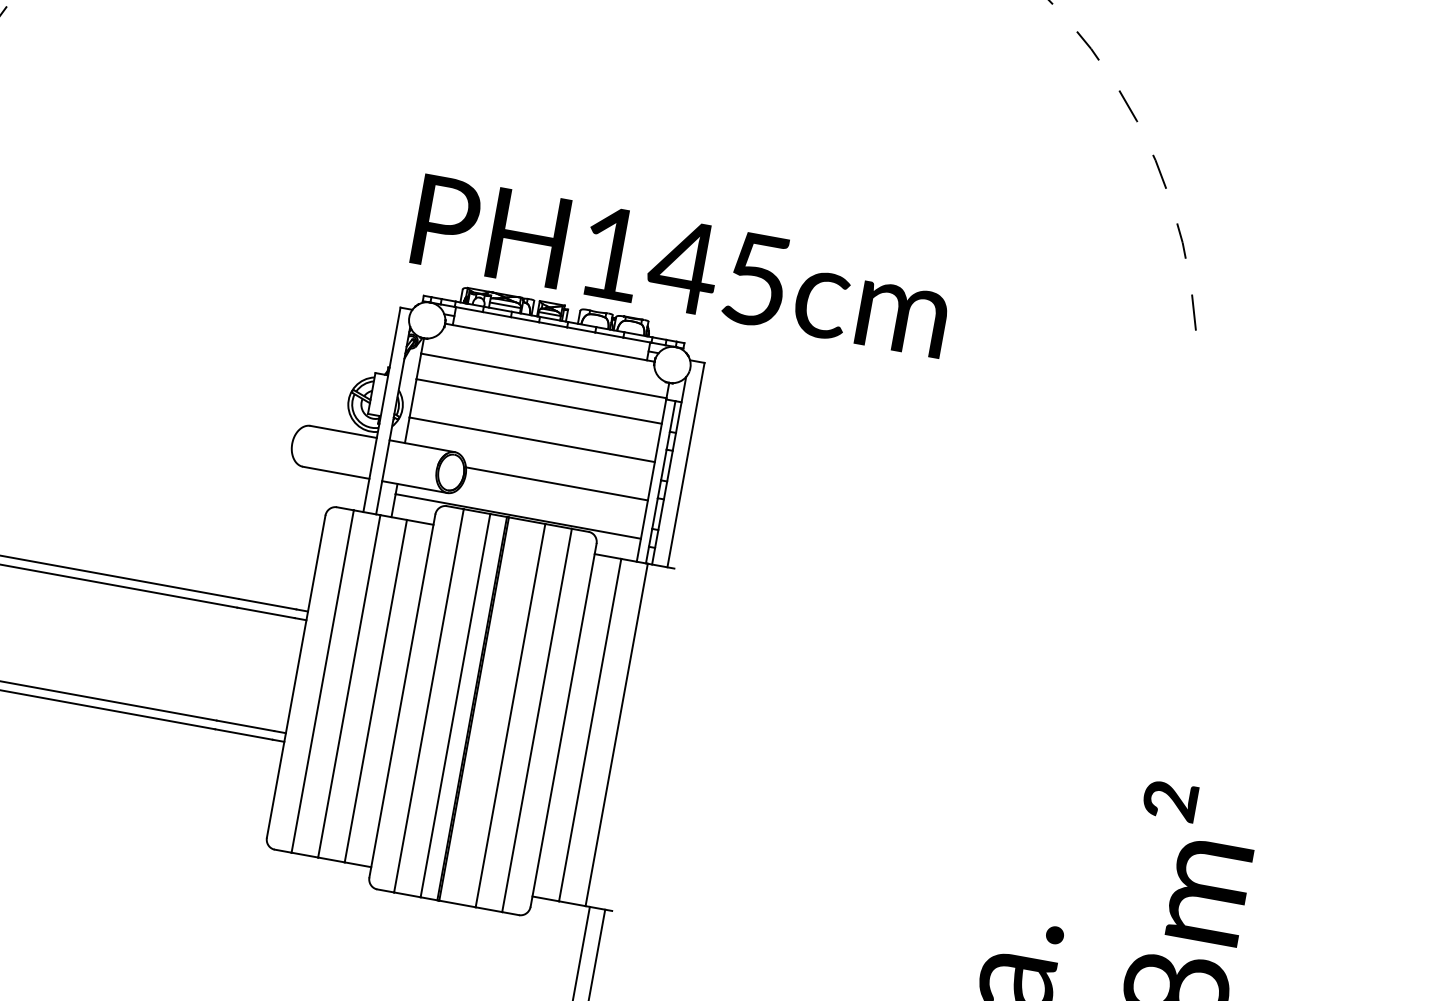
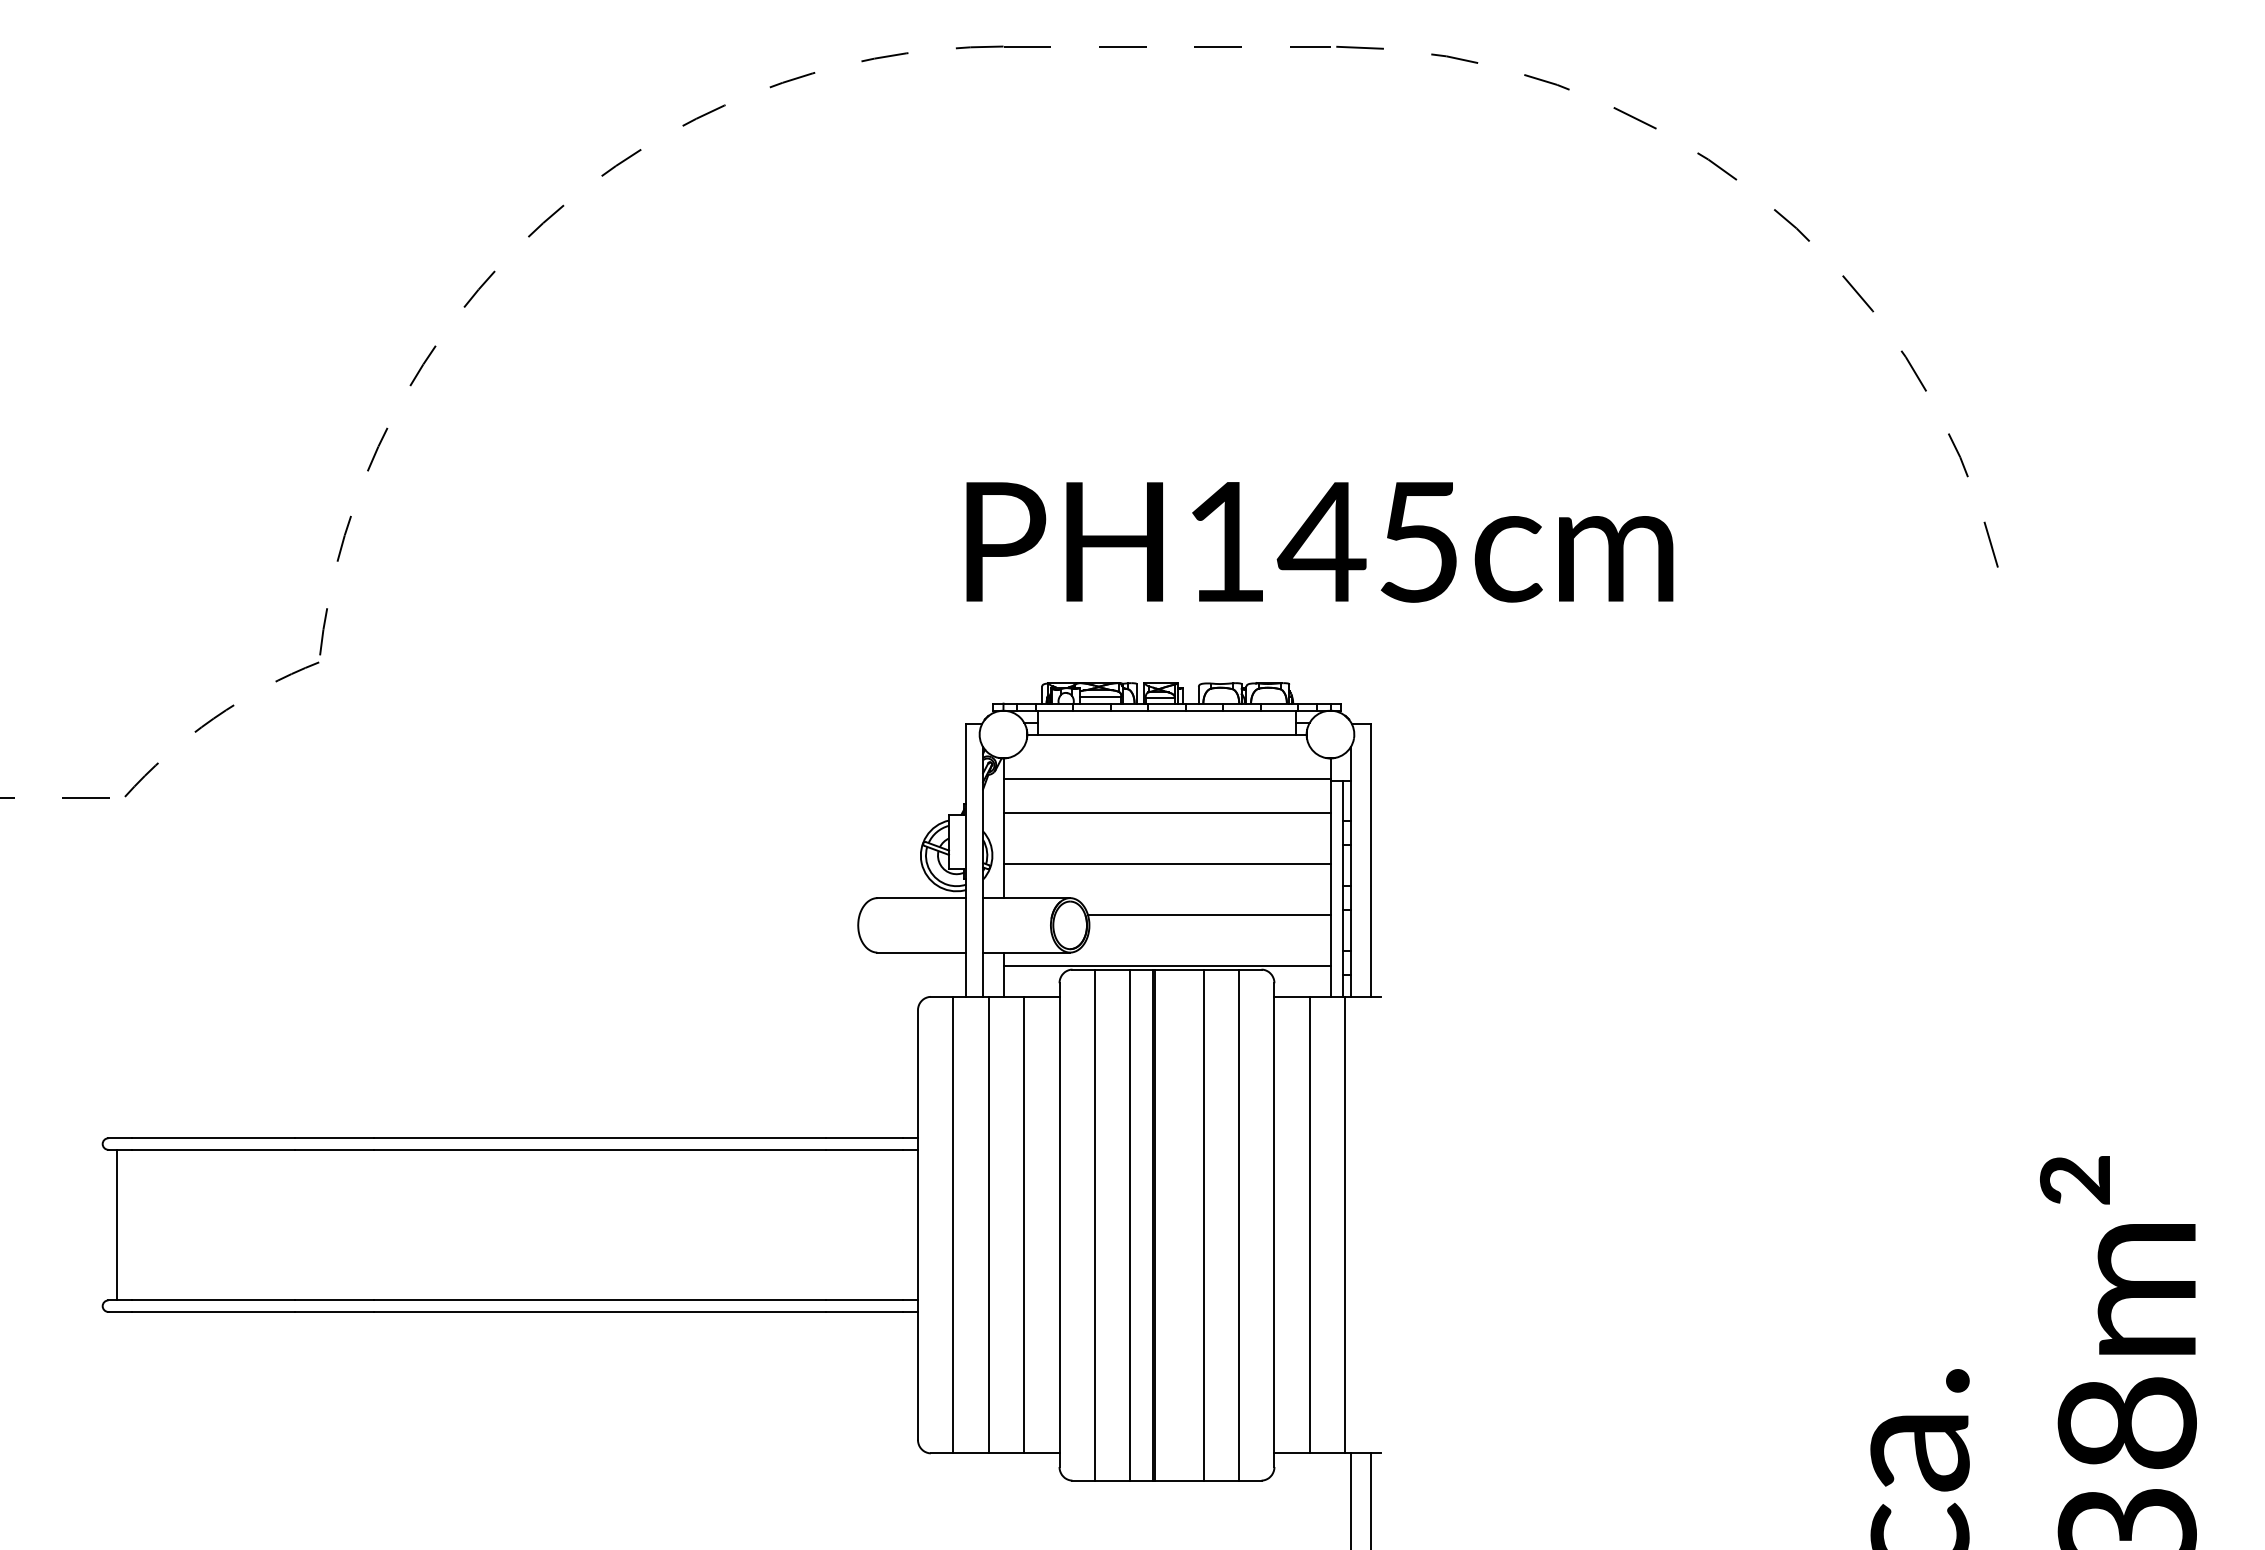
text: (681, 266) -> (1319, 542), moved

